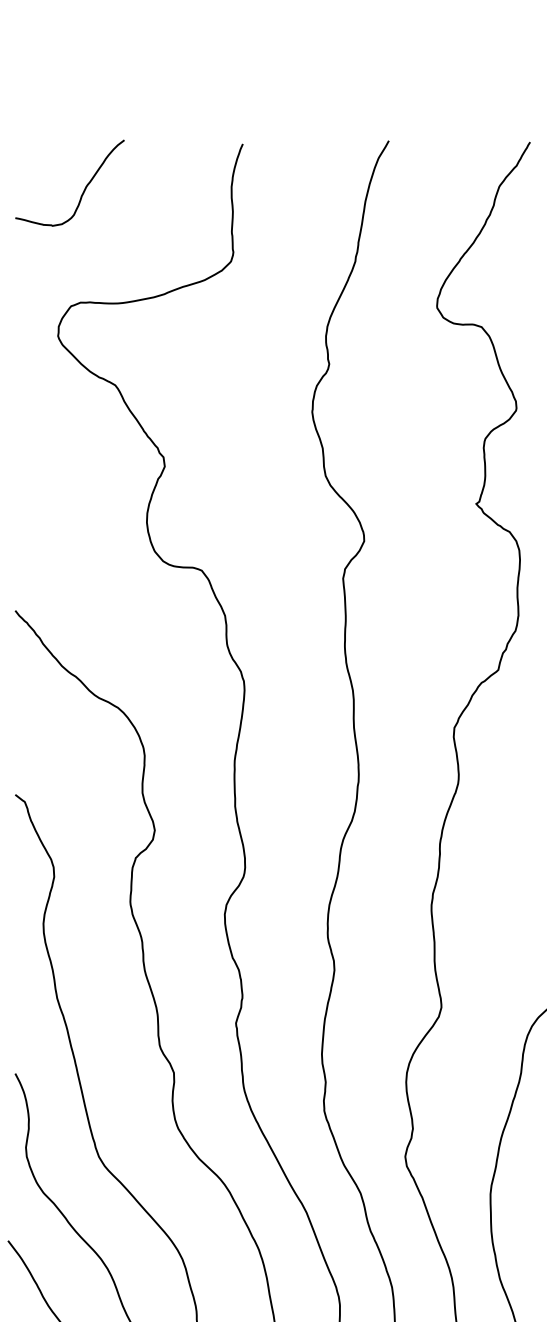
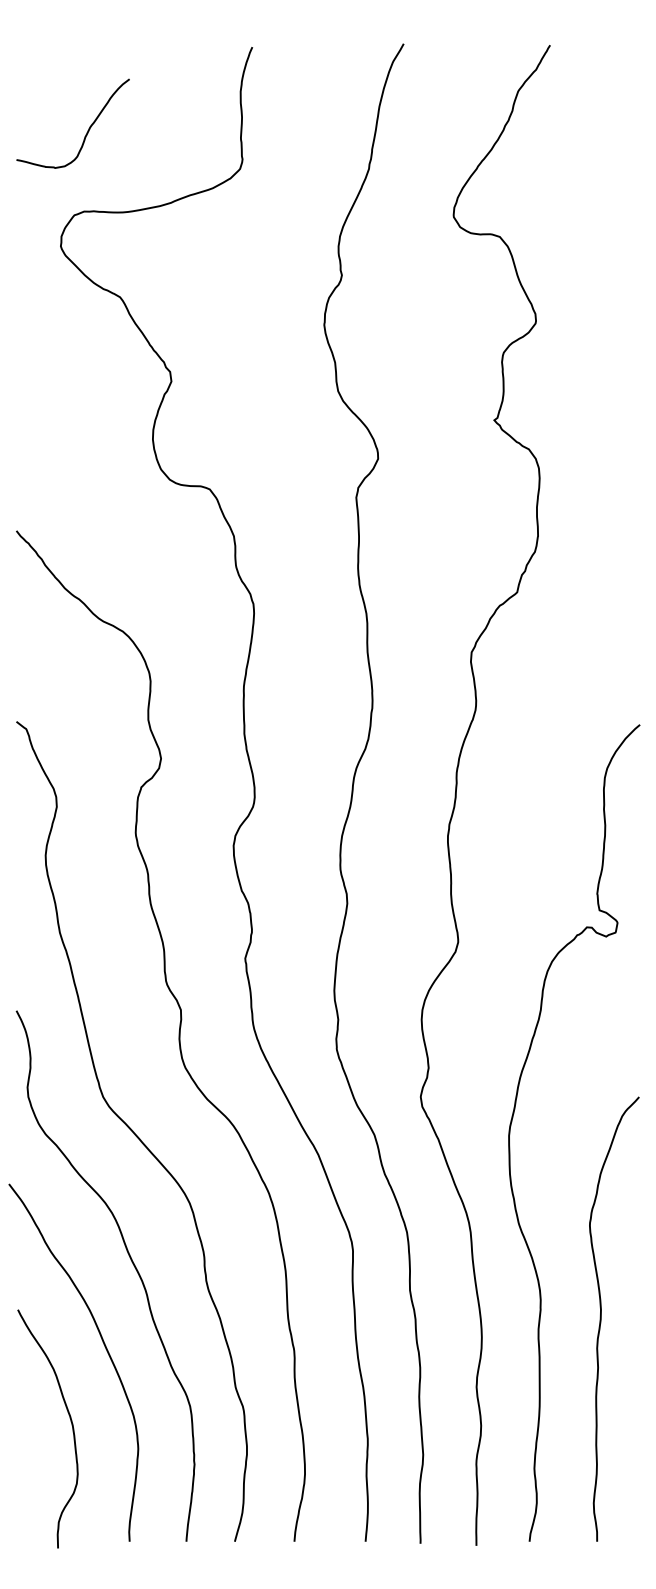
curve: (83, 189) -> (87, 130), moved

